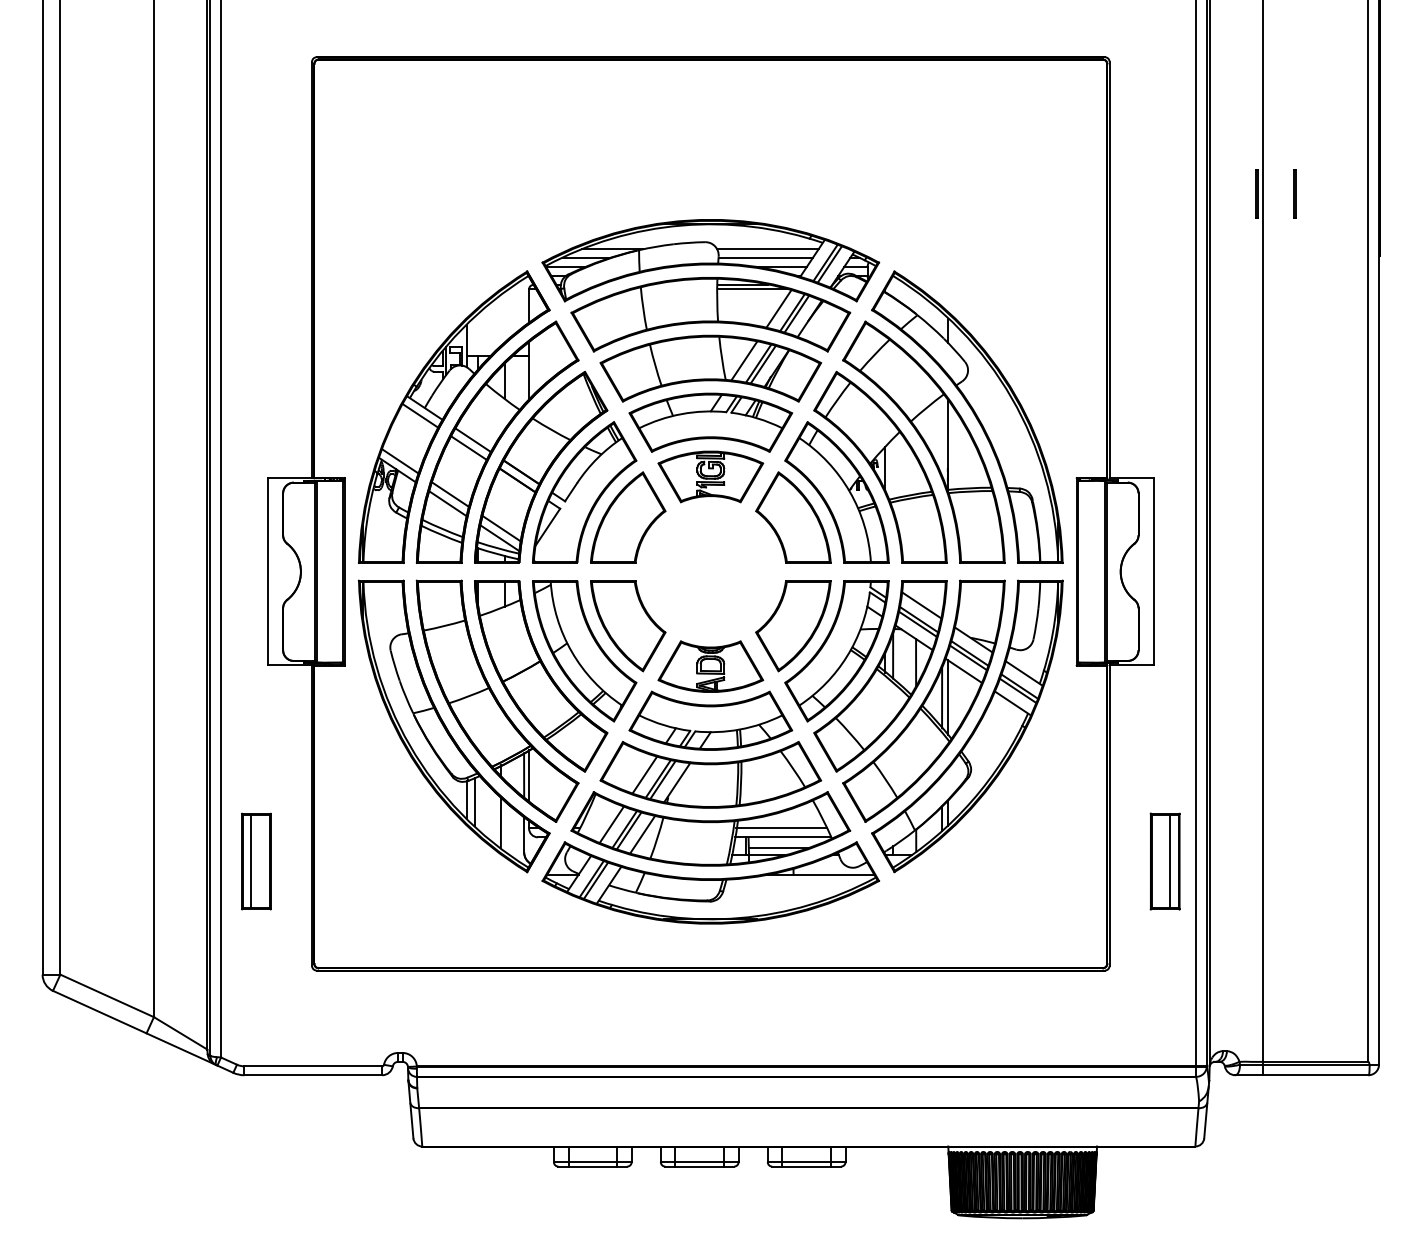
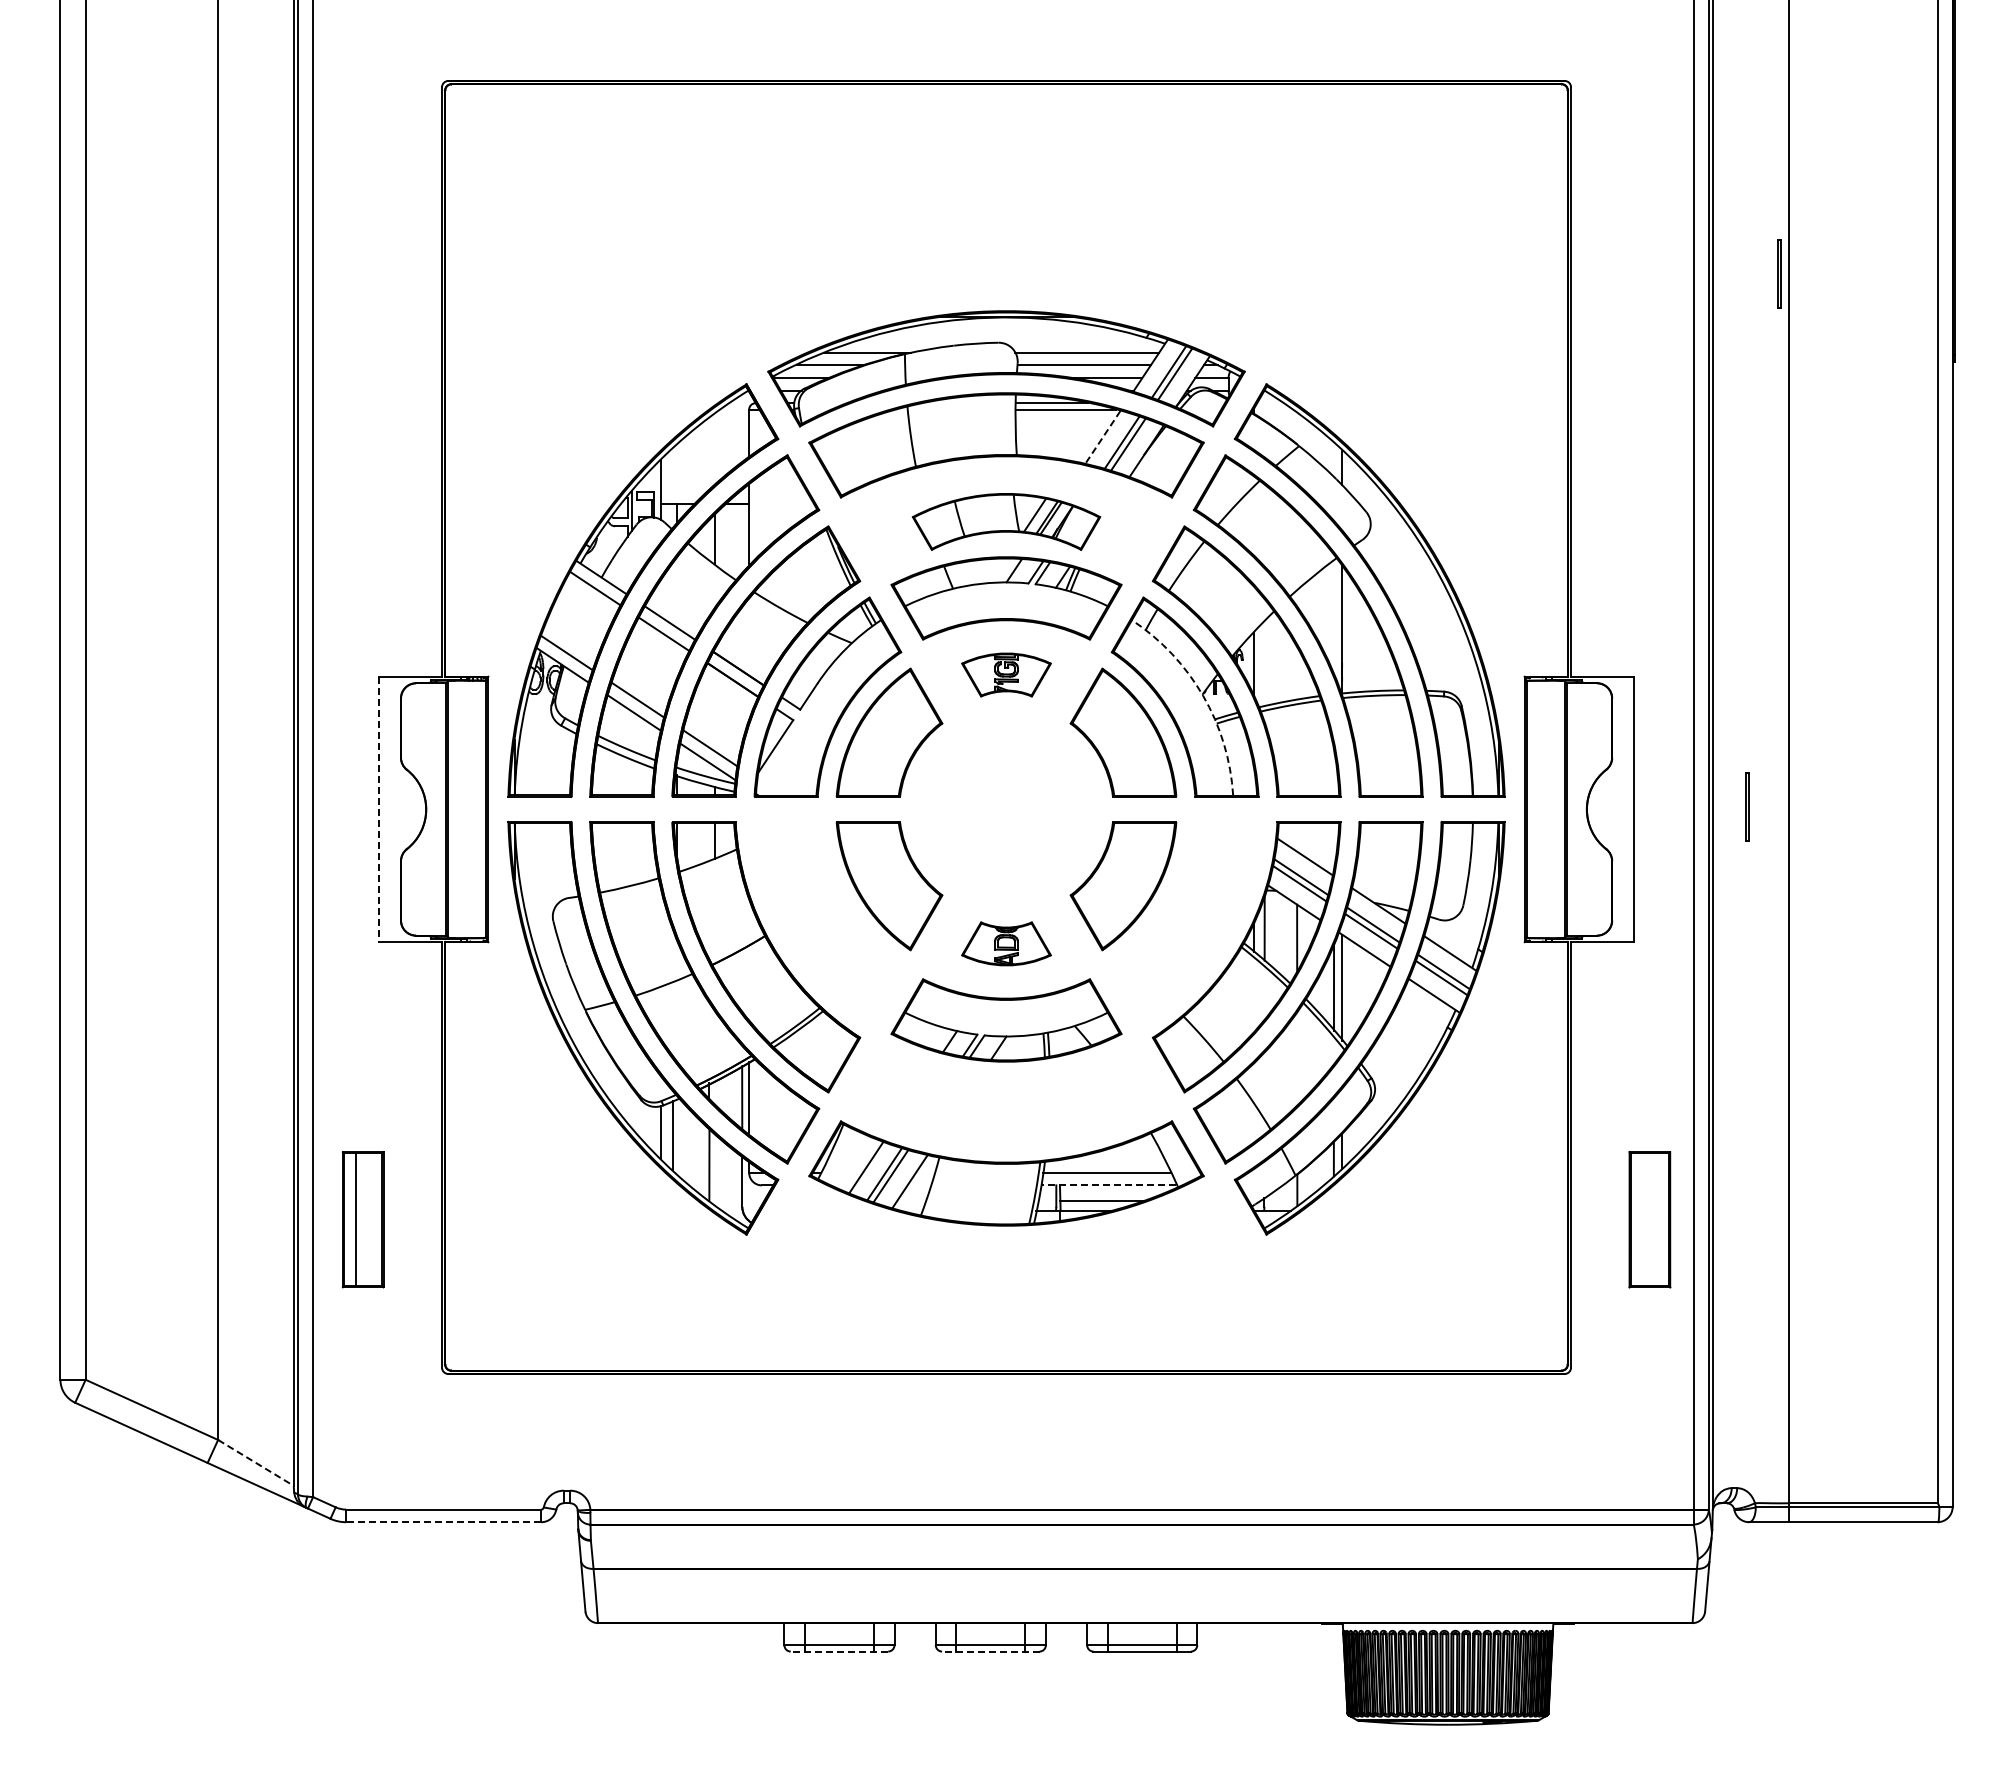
line: (1294, 193) -> (1746, 806), moved
line: (778, 309) -> (1102, 437), solid -> dashed
part: (710, 368) -> (1006, 521), size x0.6
part: (710, 476) -> (1006, 674), size x0.6
arc: (849, 491) -> (1203, 695), solid -> dashed
line: (267, 571) -> (378, 809), solid -> dashed
part: (584, 650) -> (827, 921), removed
part: (836, 650) -> (1184, 921), removed
part: (710, 666) -> (1006, 943), size x0.6
part: (710, 774) -> (1006, 1096), removed
line: (782, 837) -> (1108, 1185), solid -> dashed
line: (1169, 861) -> (1656, 1219), removed
part: (710, 882) -> (1006, 1249), removed
line: (181, 1033) -> (256, 1463), solid -> dashed
line: (313, 1075) -> (443, 1522), solid -> dashed
line: (592, 1166) -> (839, 1651), solid -> dashed
line: (699, 1166) -> (990, 1651), solid -> dashed

